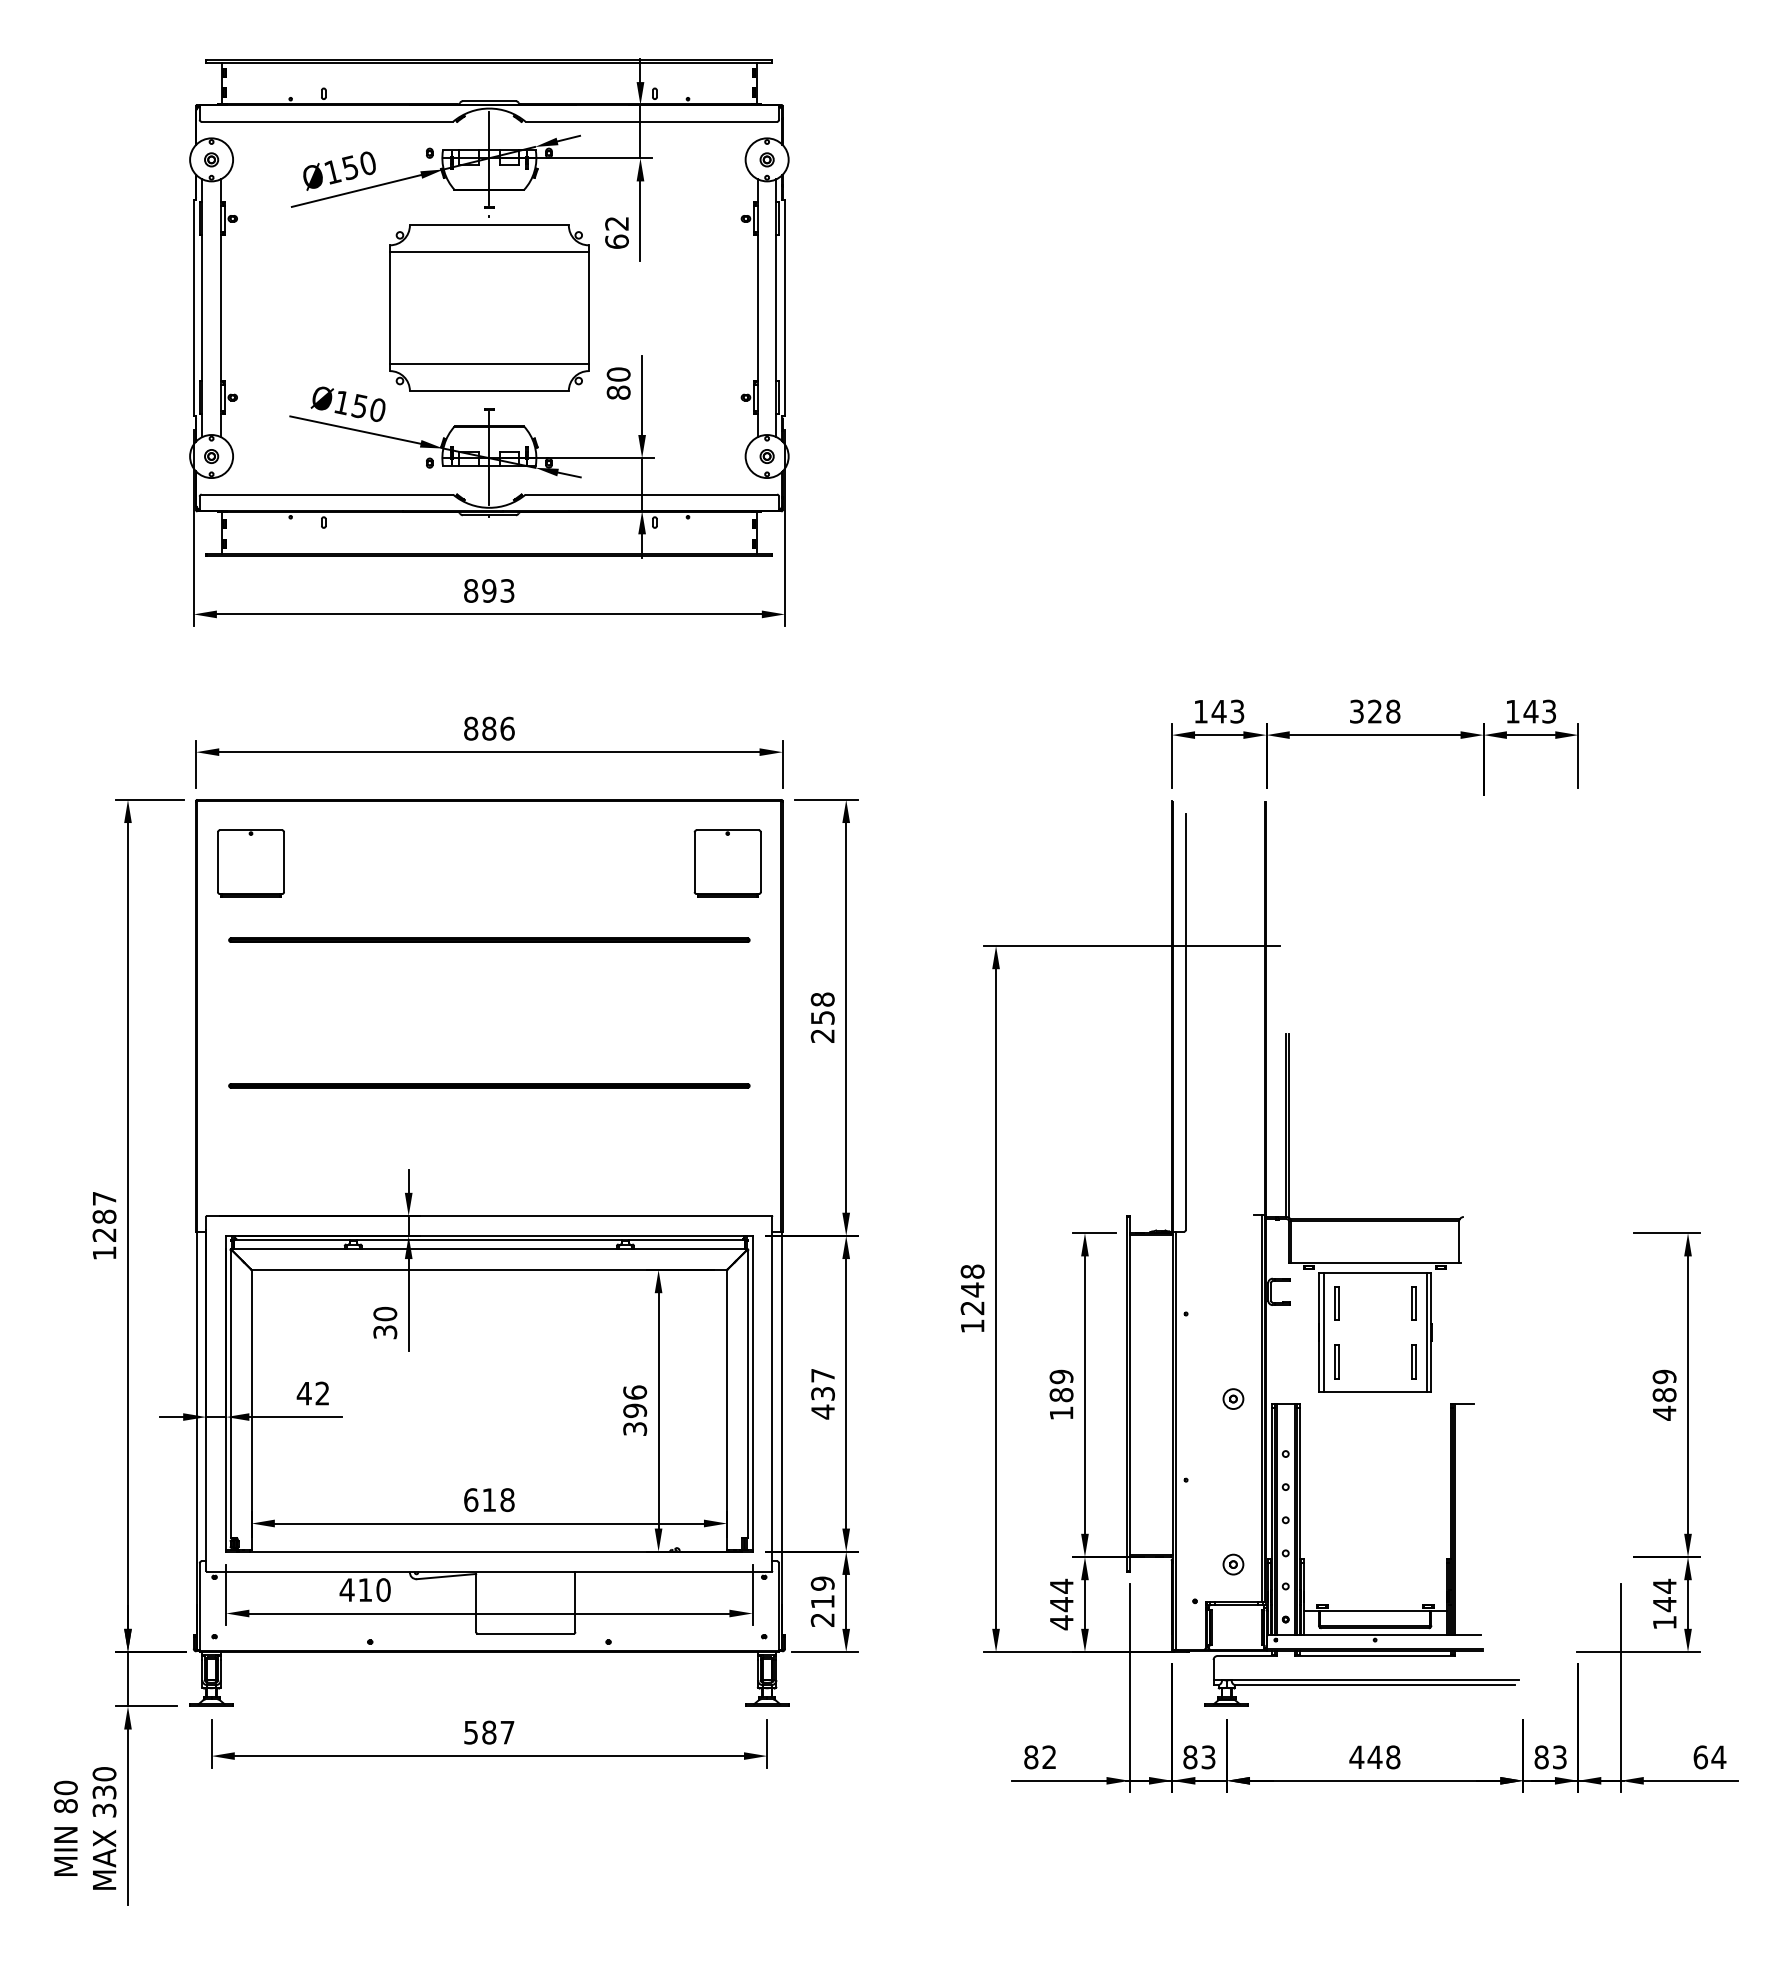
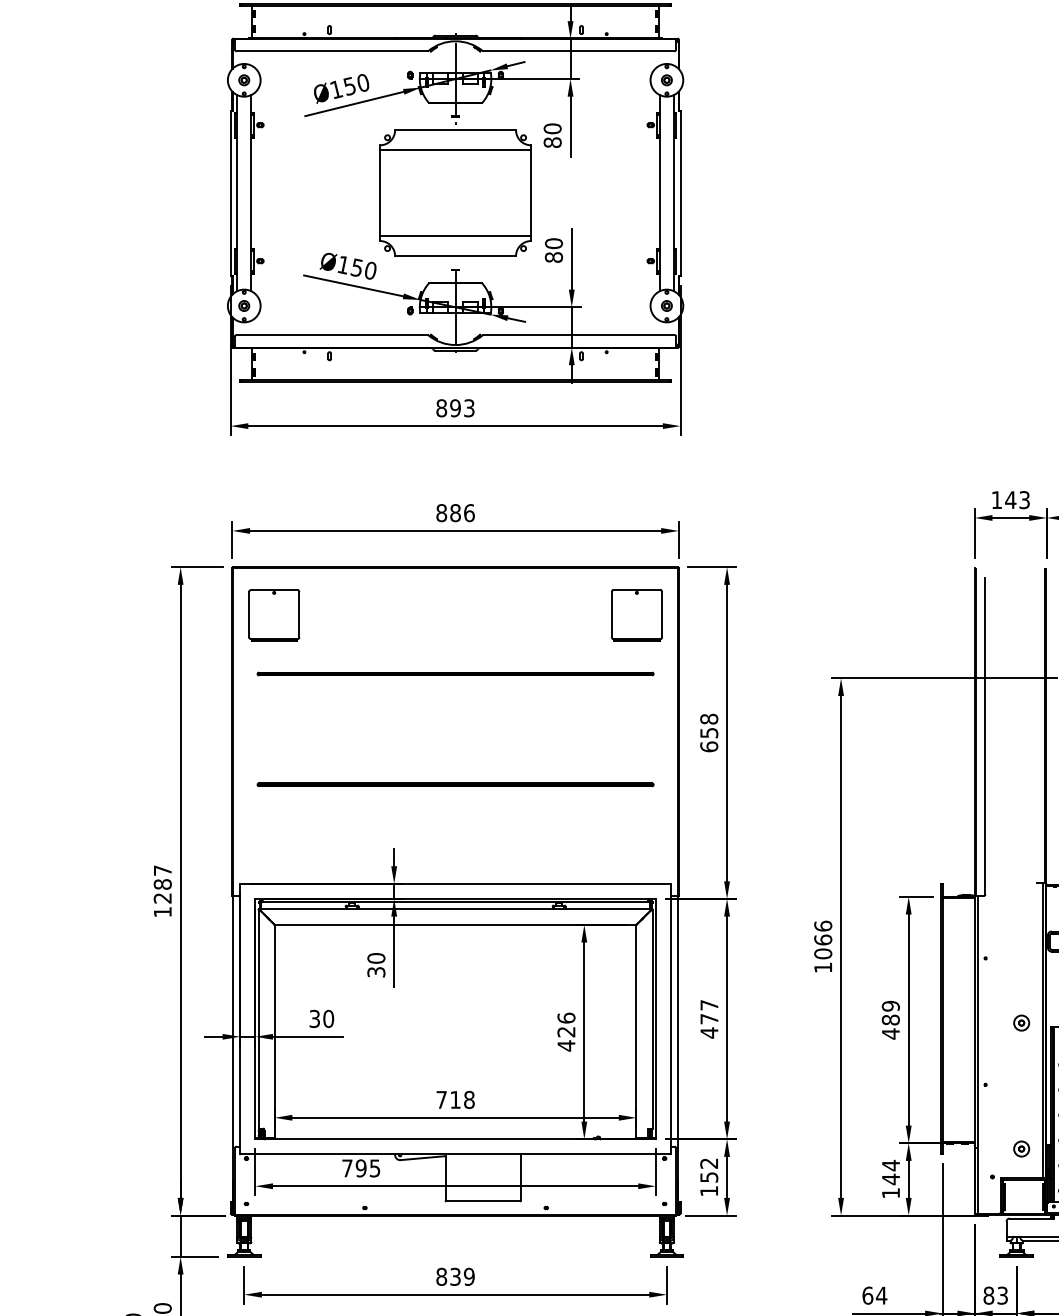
text: (616, 232) -> (552, 135), 62 -> 80
text: (822, 1035) -> (709, 746), 258 -> 658
text: (972, 1289) -> (823, 939), 1248 -> 1066
text: (312, 1393) -> (321, 1018), 42 -> 30
text: (822, 1393) -> (709, 1018), 437 -> 477
text: (1061, 1412) -> (890, 1033), 189 -> 489
text: (635, 1419) -> (566, 1038), 396 -> 426
text: (471, 1500) -> (441, 1100), 618 -> 718
text: (364, 1590) -> (360, 1168), 410 -> 795
text: (822, 1601) -> (709, 1177), 219 -> 152
text: (1061, 1622) -> (890, 1193), 444 -> 144
text: (489, 1732) -> (455, 1276), 587 -> 839
text: (1040, 1757) -> (874, 1295), 82 -> 64

